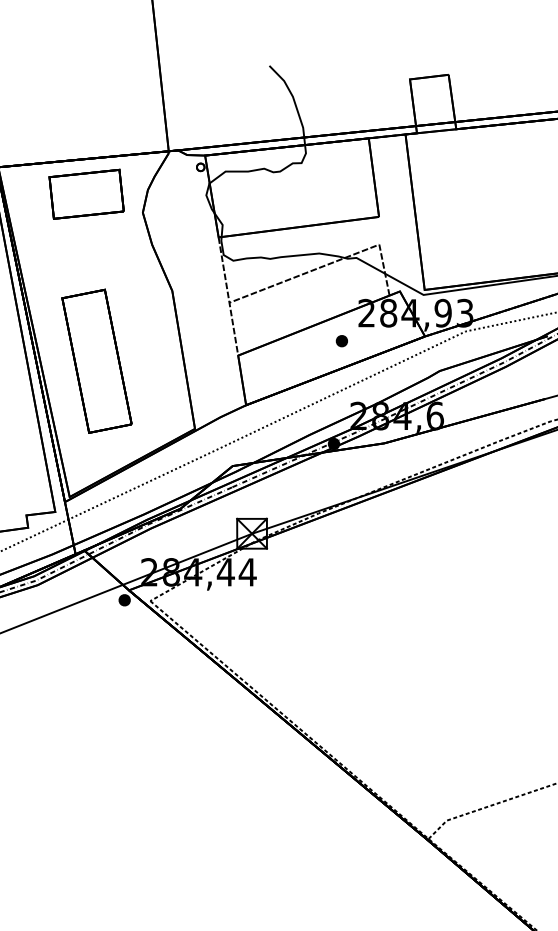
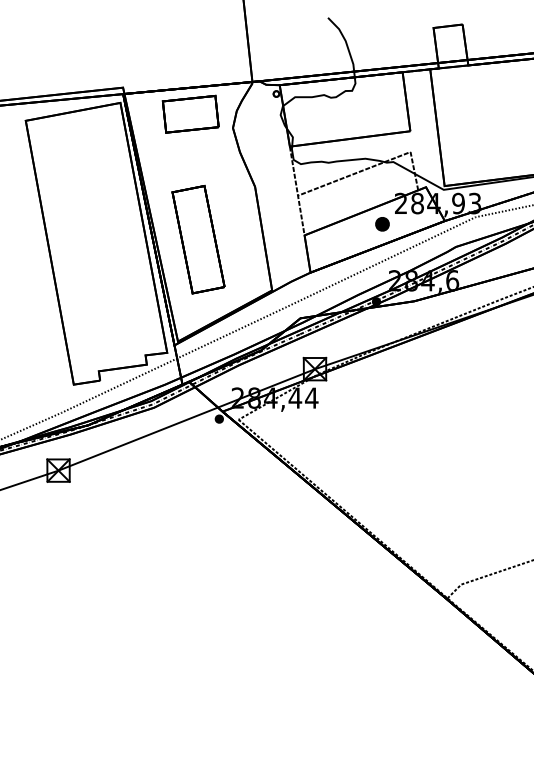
part: (341, 341) -> (382, 224), size x1.6

